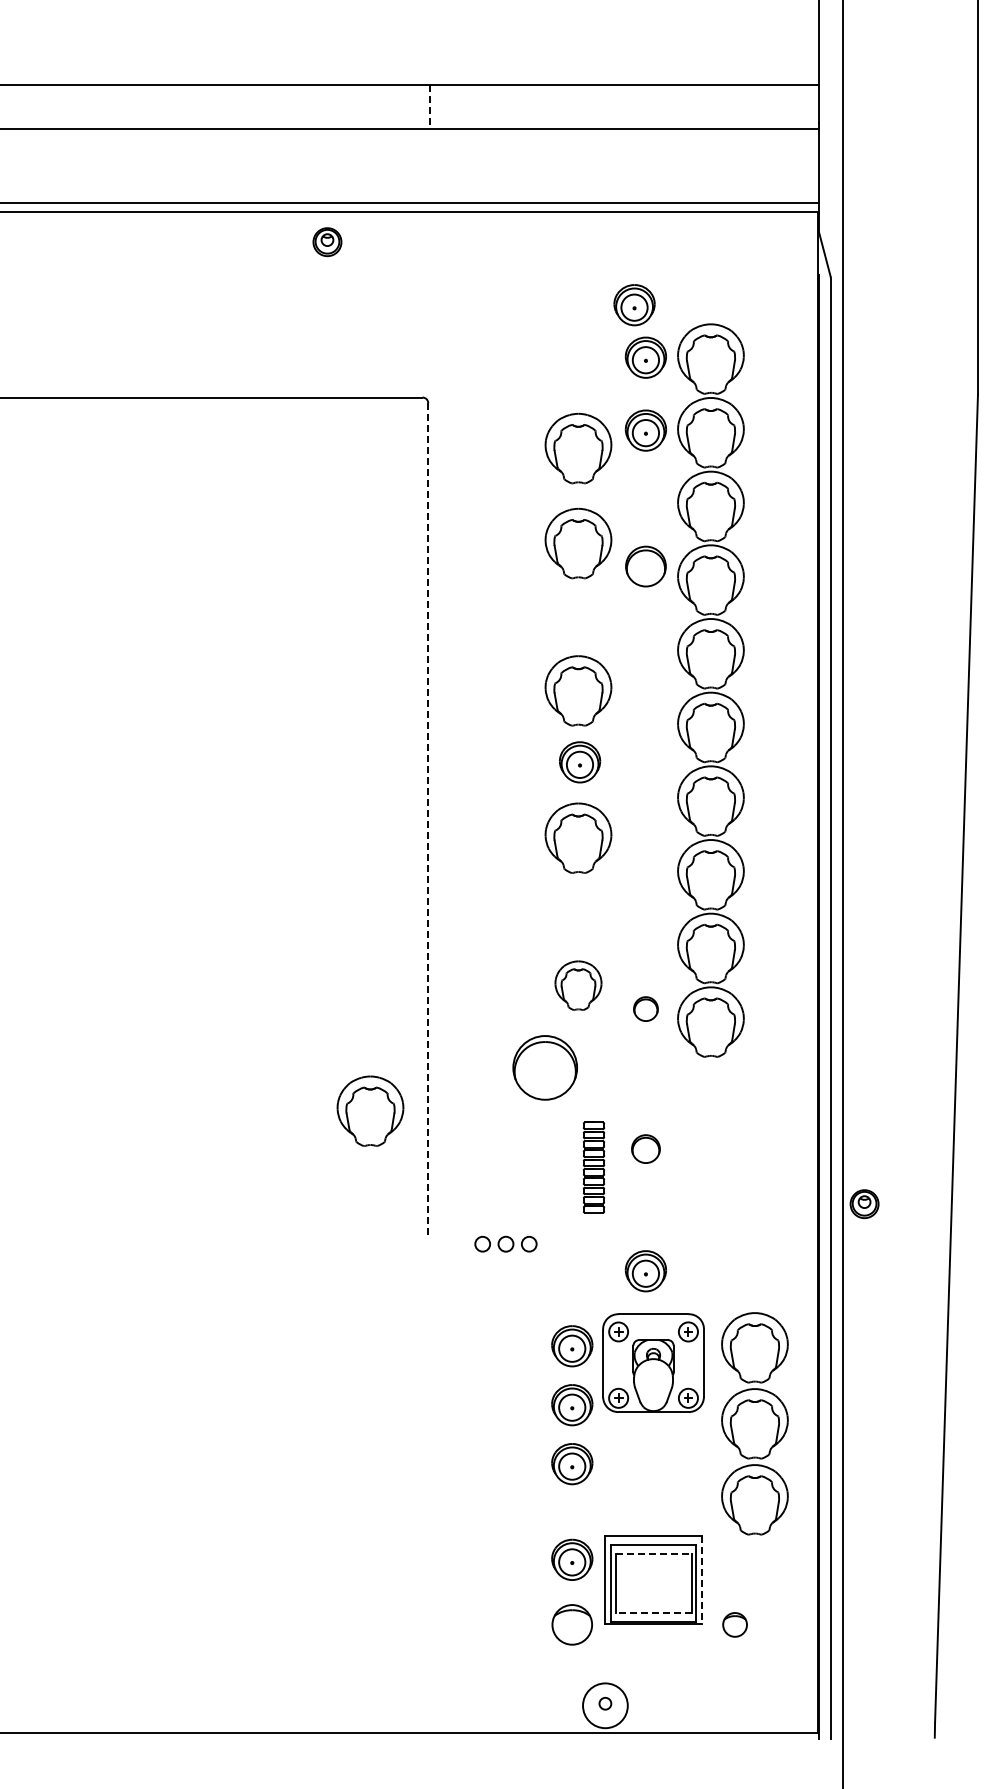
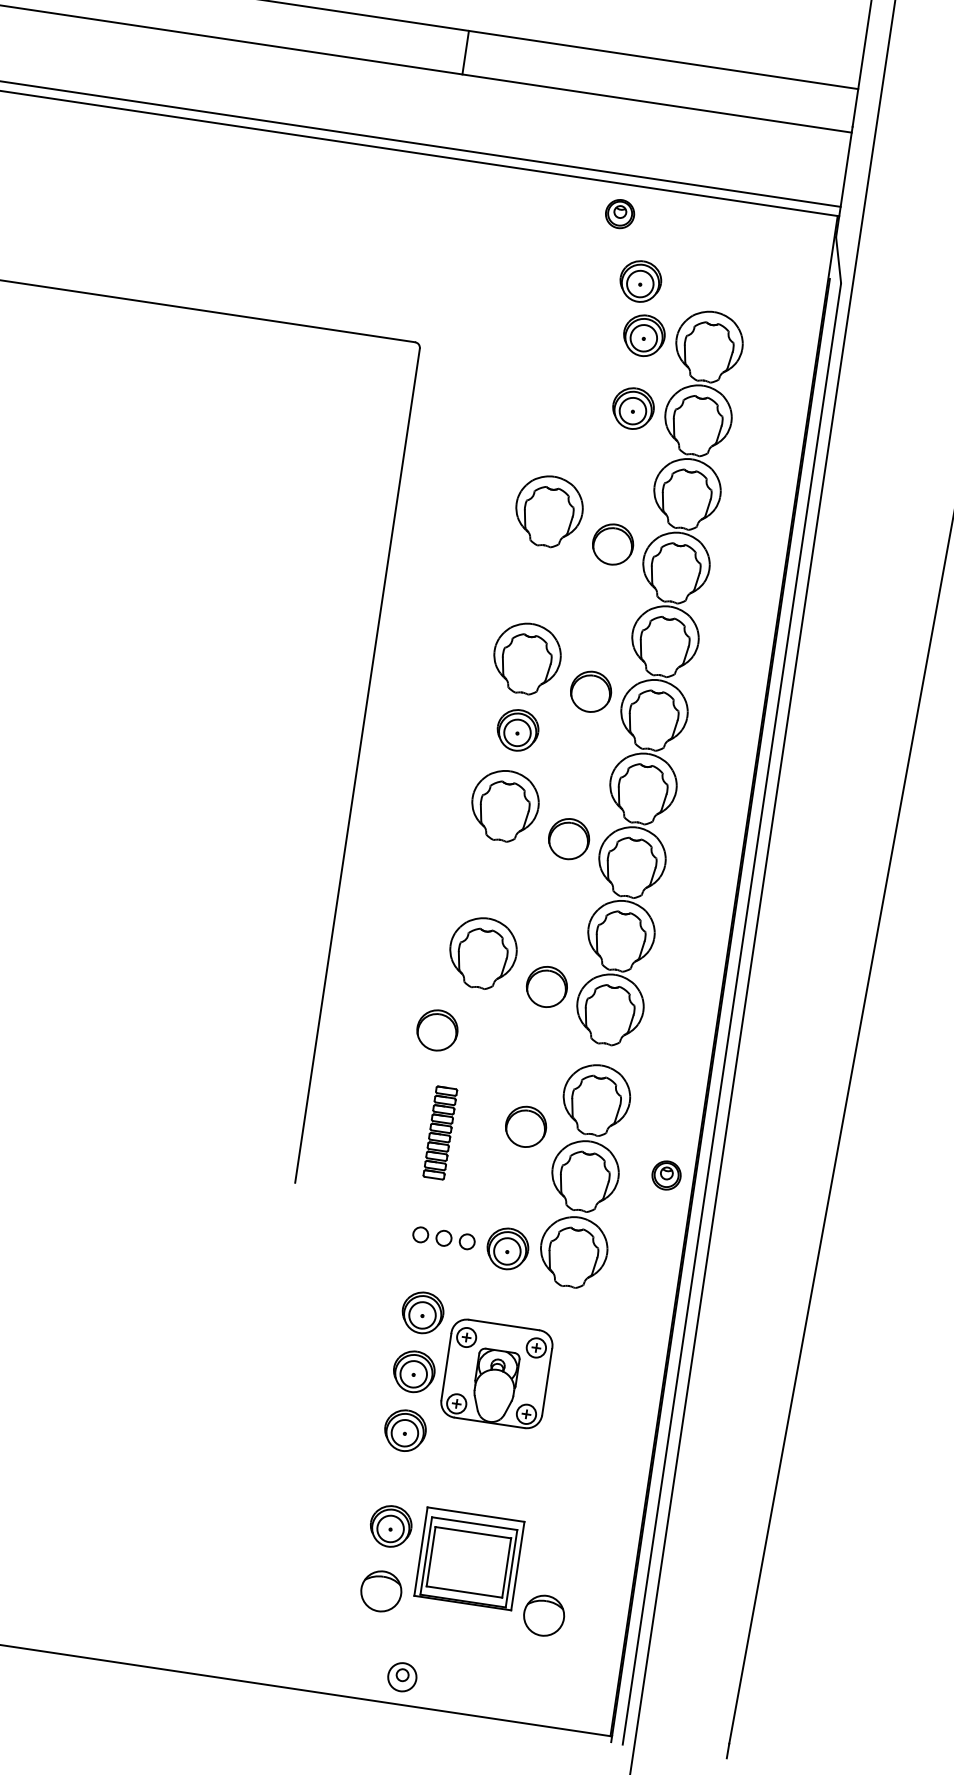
line: (429, 106) -> (465, 52), dashed -> solid
part: (327, 242) -> (620, 214), moved
part: (578, 448) -> (563, 416), removed
part: (645, 713) -> (590, 691), added
line: (428, 820) -> (357, 765), dashed -> solid
part: (645, 861) -> (568, 839), added
part: (578, 985) -> (483, 953), size x1.43
part: (645, 1008) -> (546, 986), size x1.67
part: (544, 1067) -> (436, 1030), size x0.62
part: (370, 1110) -> (256, 1047), removed
part: (645, 1148) -> (525, 1126), size x1.43
part: (593, 1167) -> (439, 1132), moved
part: (864, 1204) -> (666, 1175), moved
part: (505, 1243) -> (443, 1237), moved
part: (653, 1362) -> (496, 1373), moved
part: (754, 1423) -> (584, 1175), moved
line: (653, 1553) -> (473, 1532), dashed -> solid
line: (702, 1580) -> (518, 1566), dashed -> solid
line: (653, 1613) -> (464, 1592), dashed -> solid
part: (734, 1624) -> (543, 1615), size x1.67
circle: (605, 1705) -> (402, 1676), size x0.62

